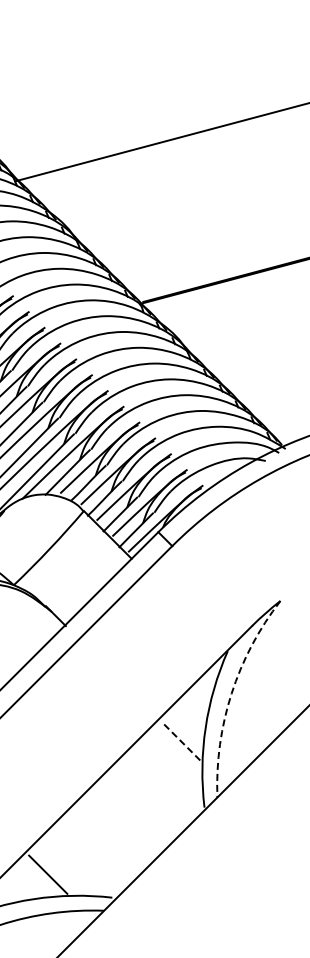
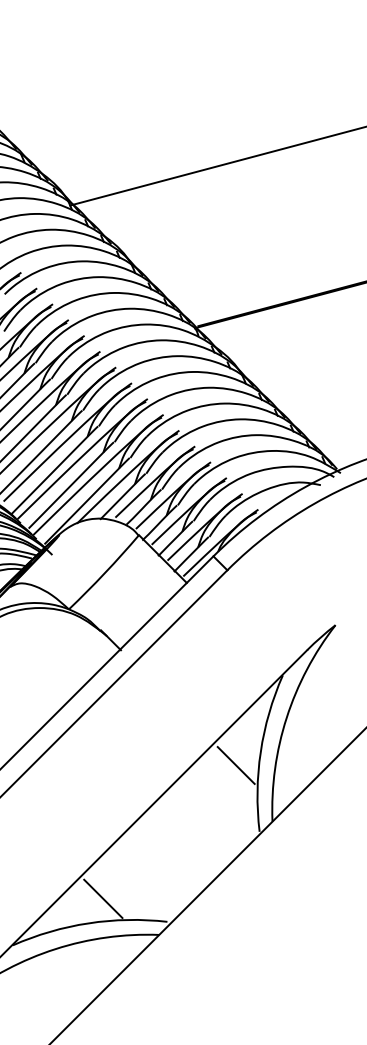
arc: (231, 693) -> (286, 717), dashed -> solid
line: (180, 740) -> (235, 764), dashed -> solid

